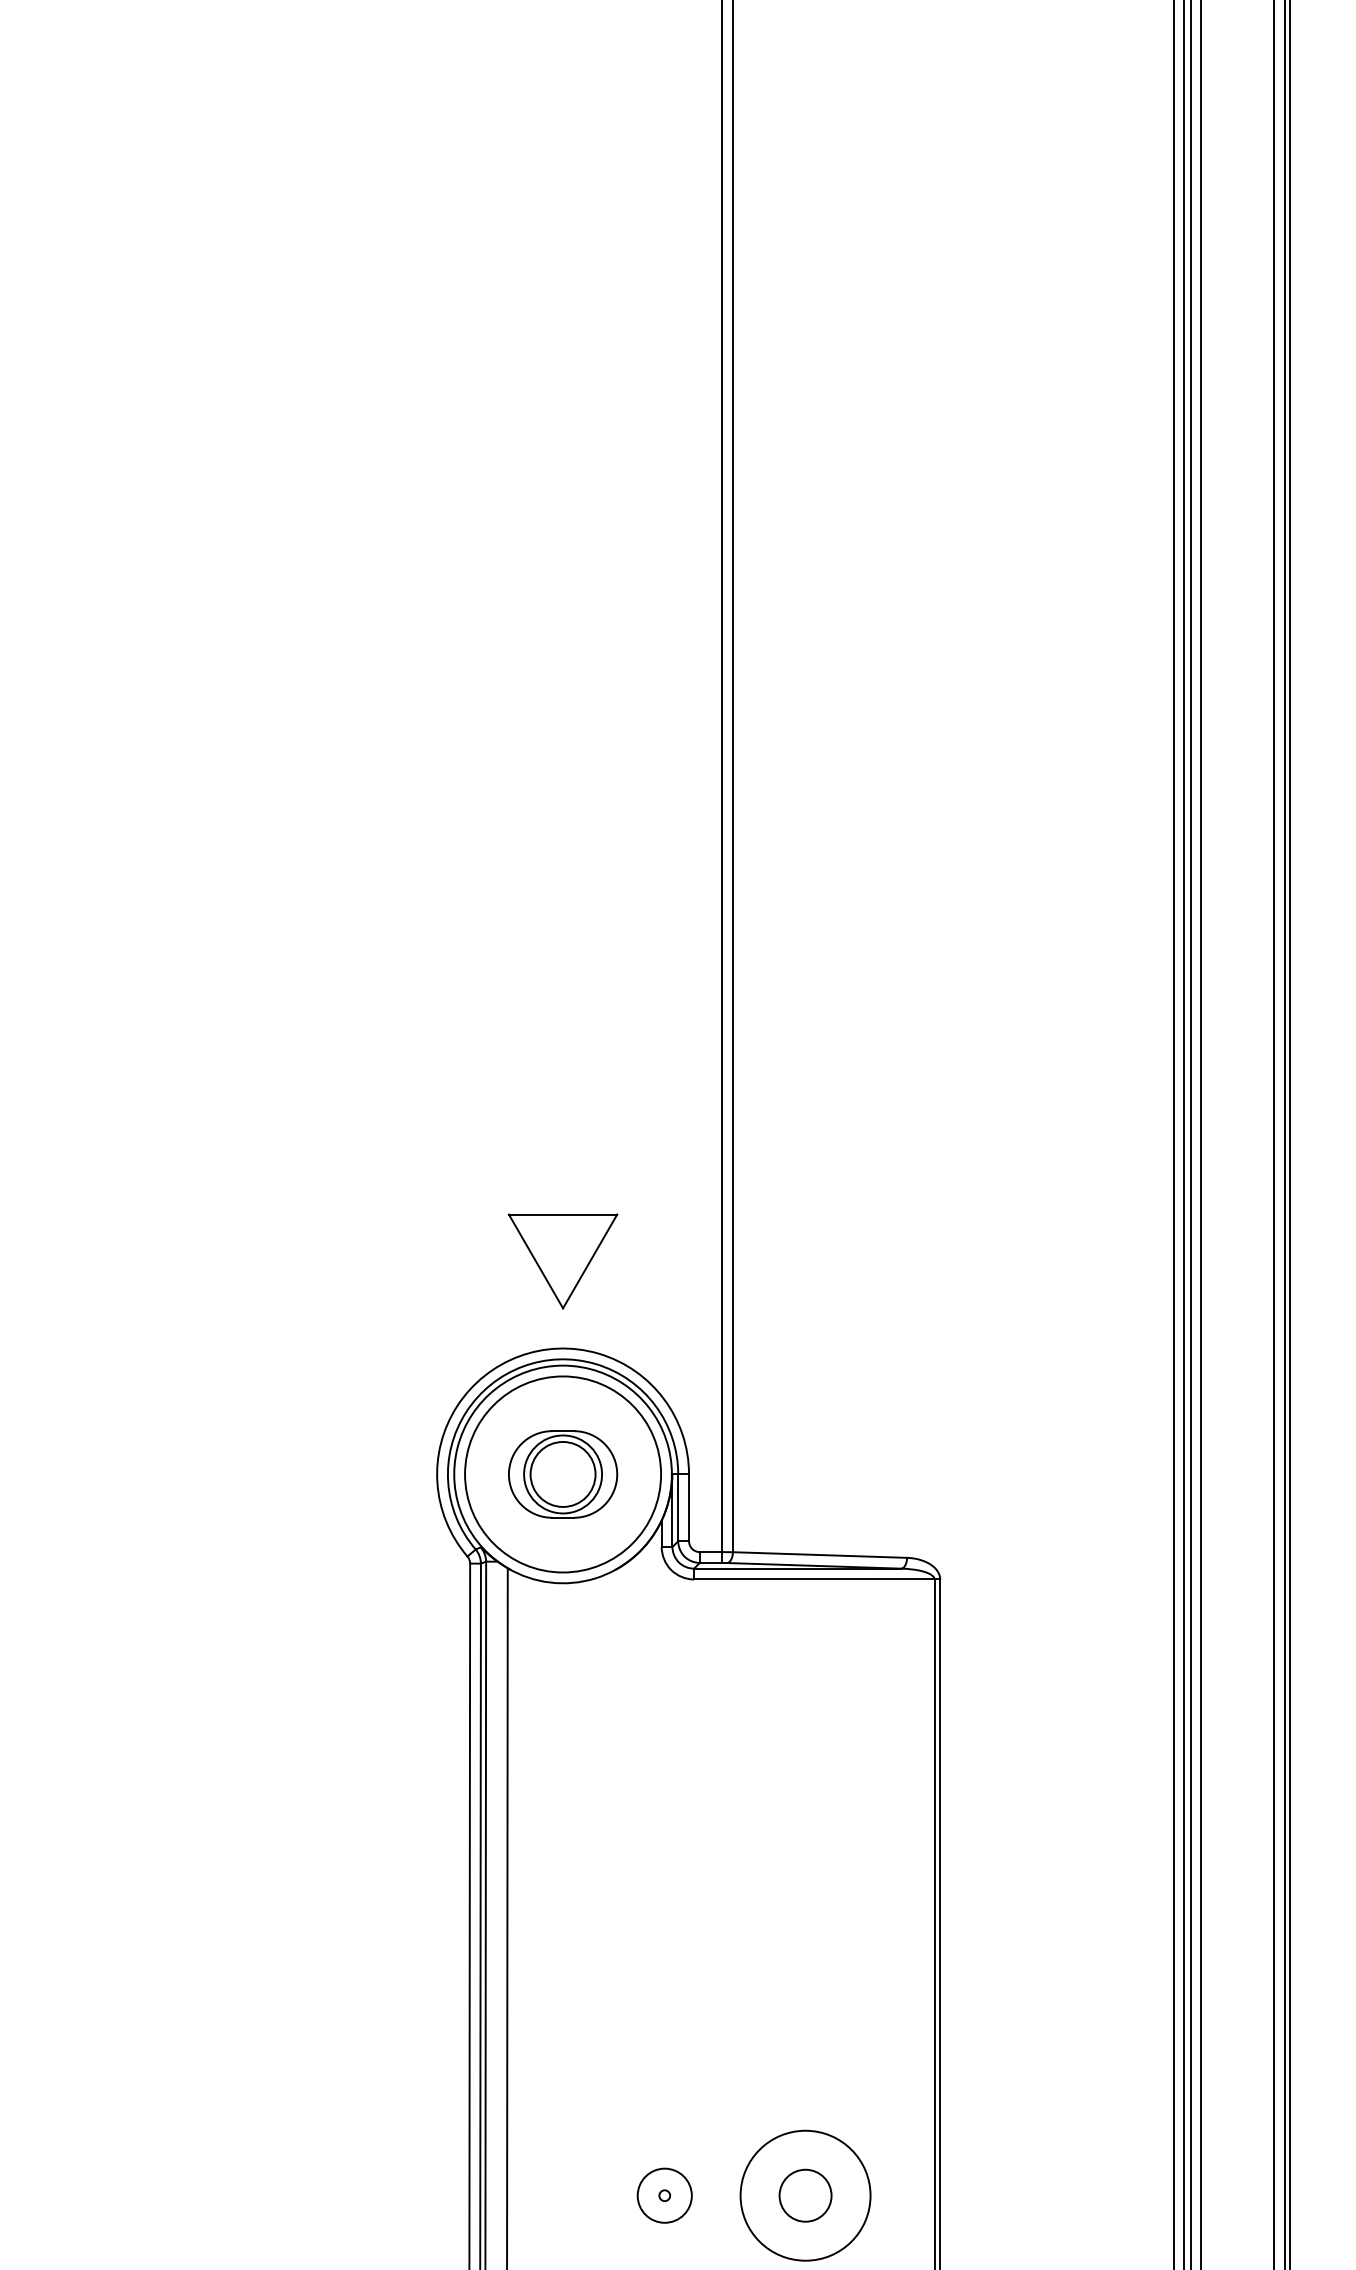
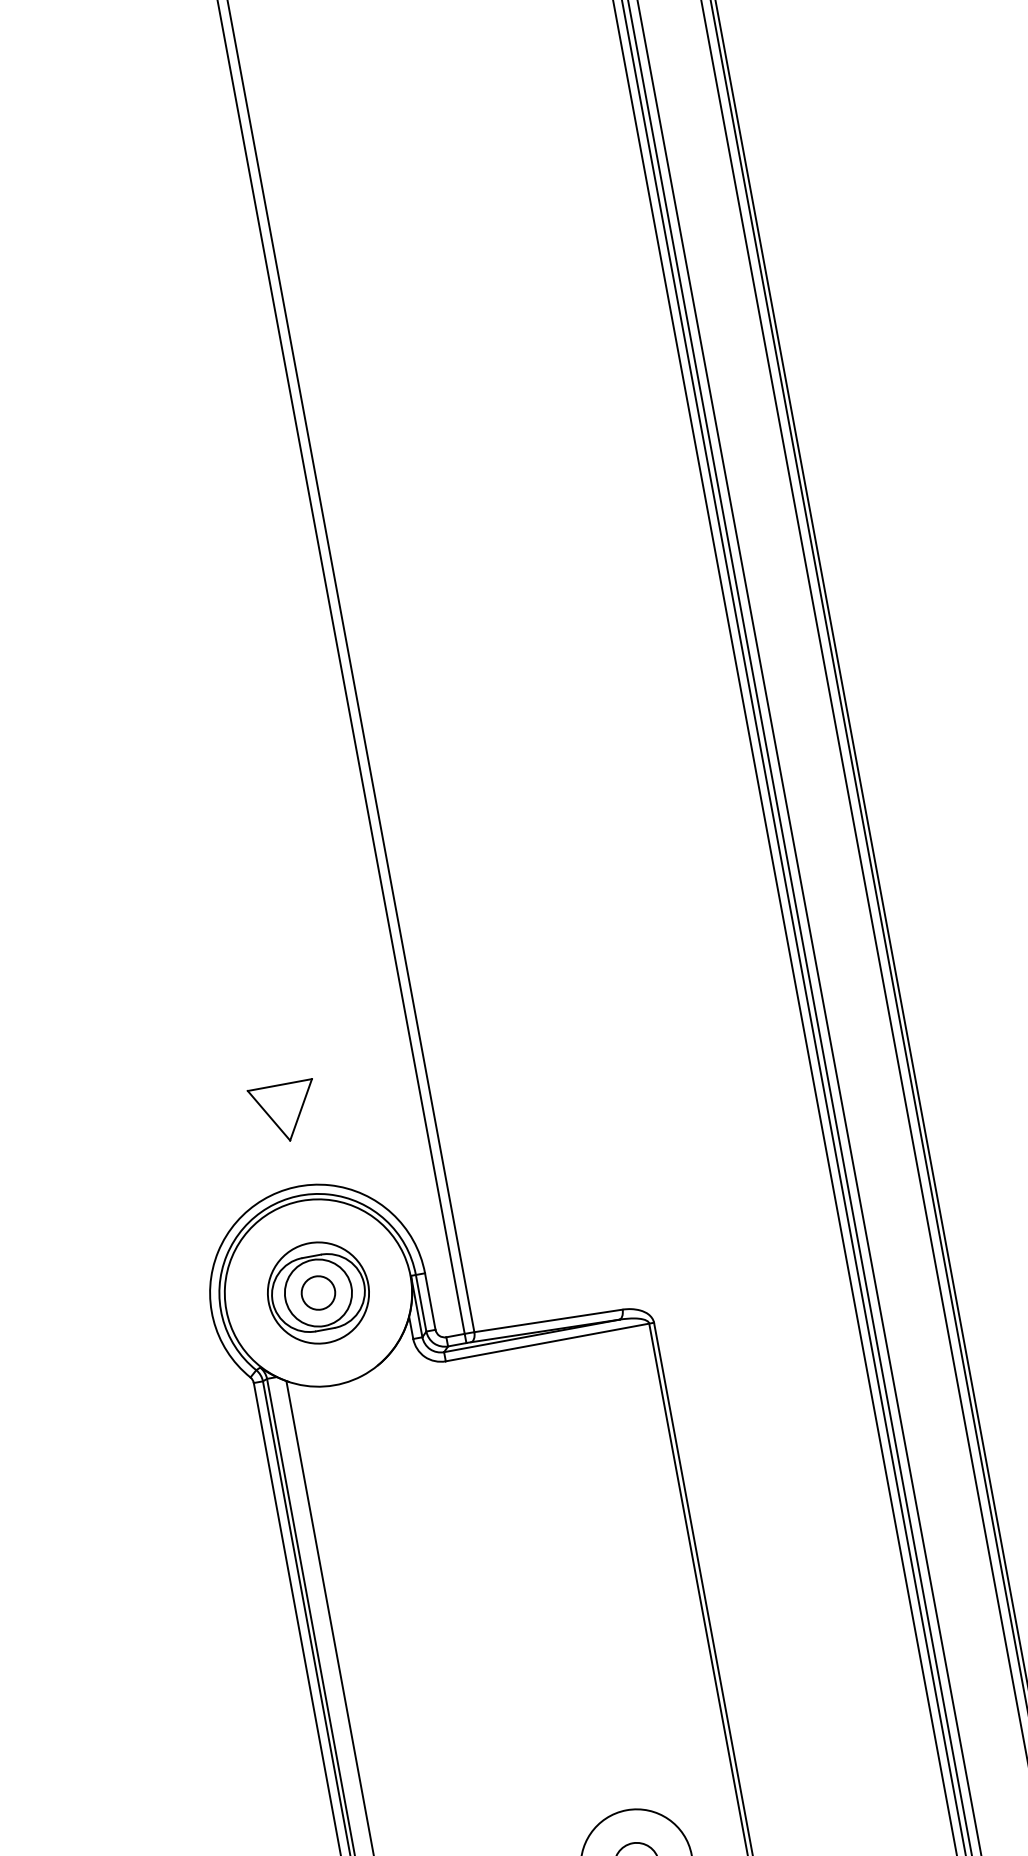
part: (562, 1261) -> (284, 1112), size x0.7
circle: (562, 1473) -> (317, 1292), size x0.6
circle: (563, 1474) -> (318, 1293), size x0.6

